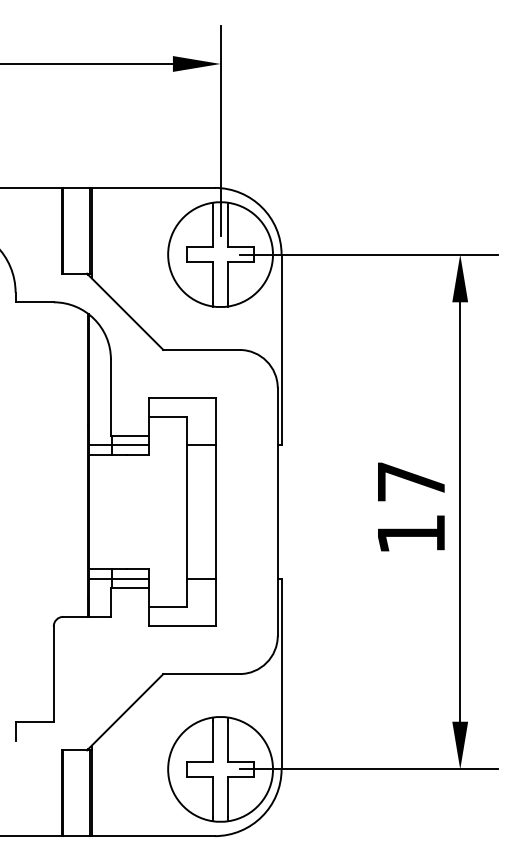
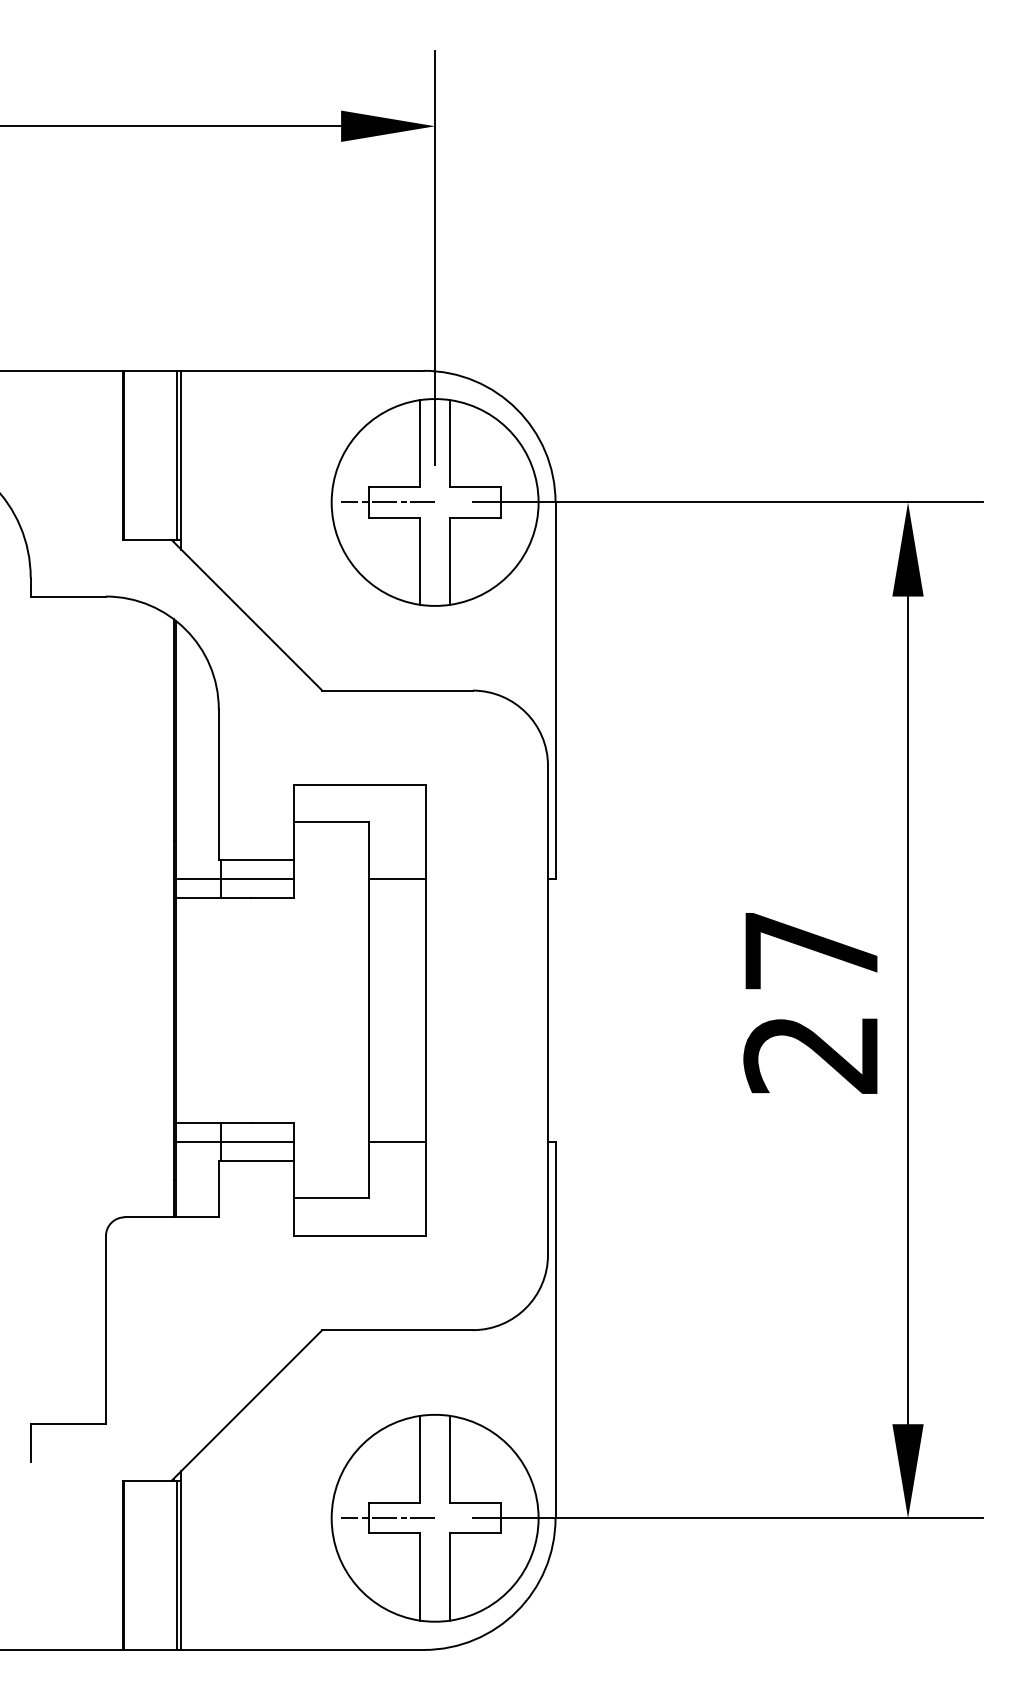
line: (196, 254) -> (387, 502), added
text: (410, 534) -> (809, 1054), 17 -> 27
line: (196, 769) -> (387, 1518), added

